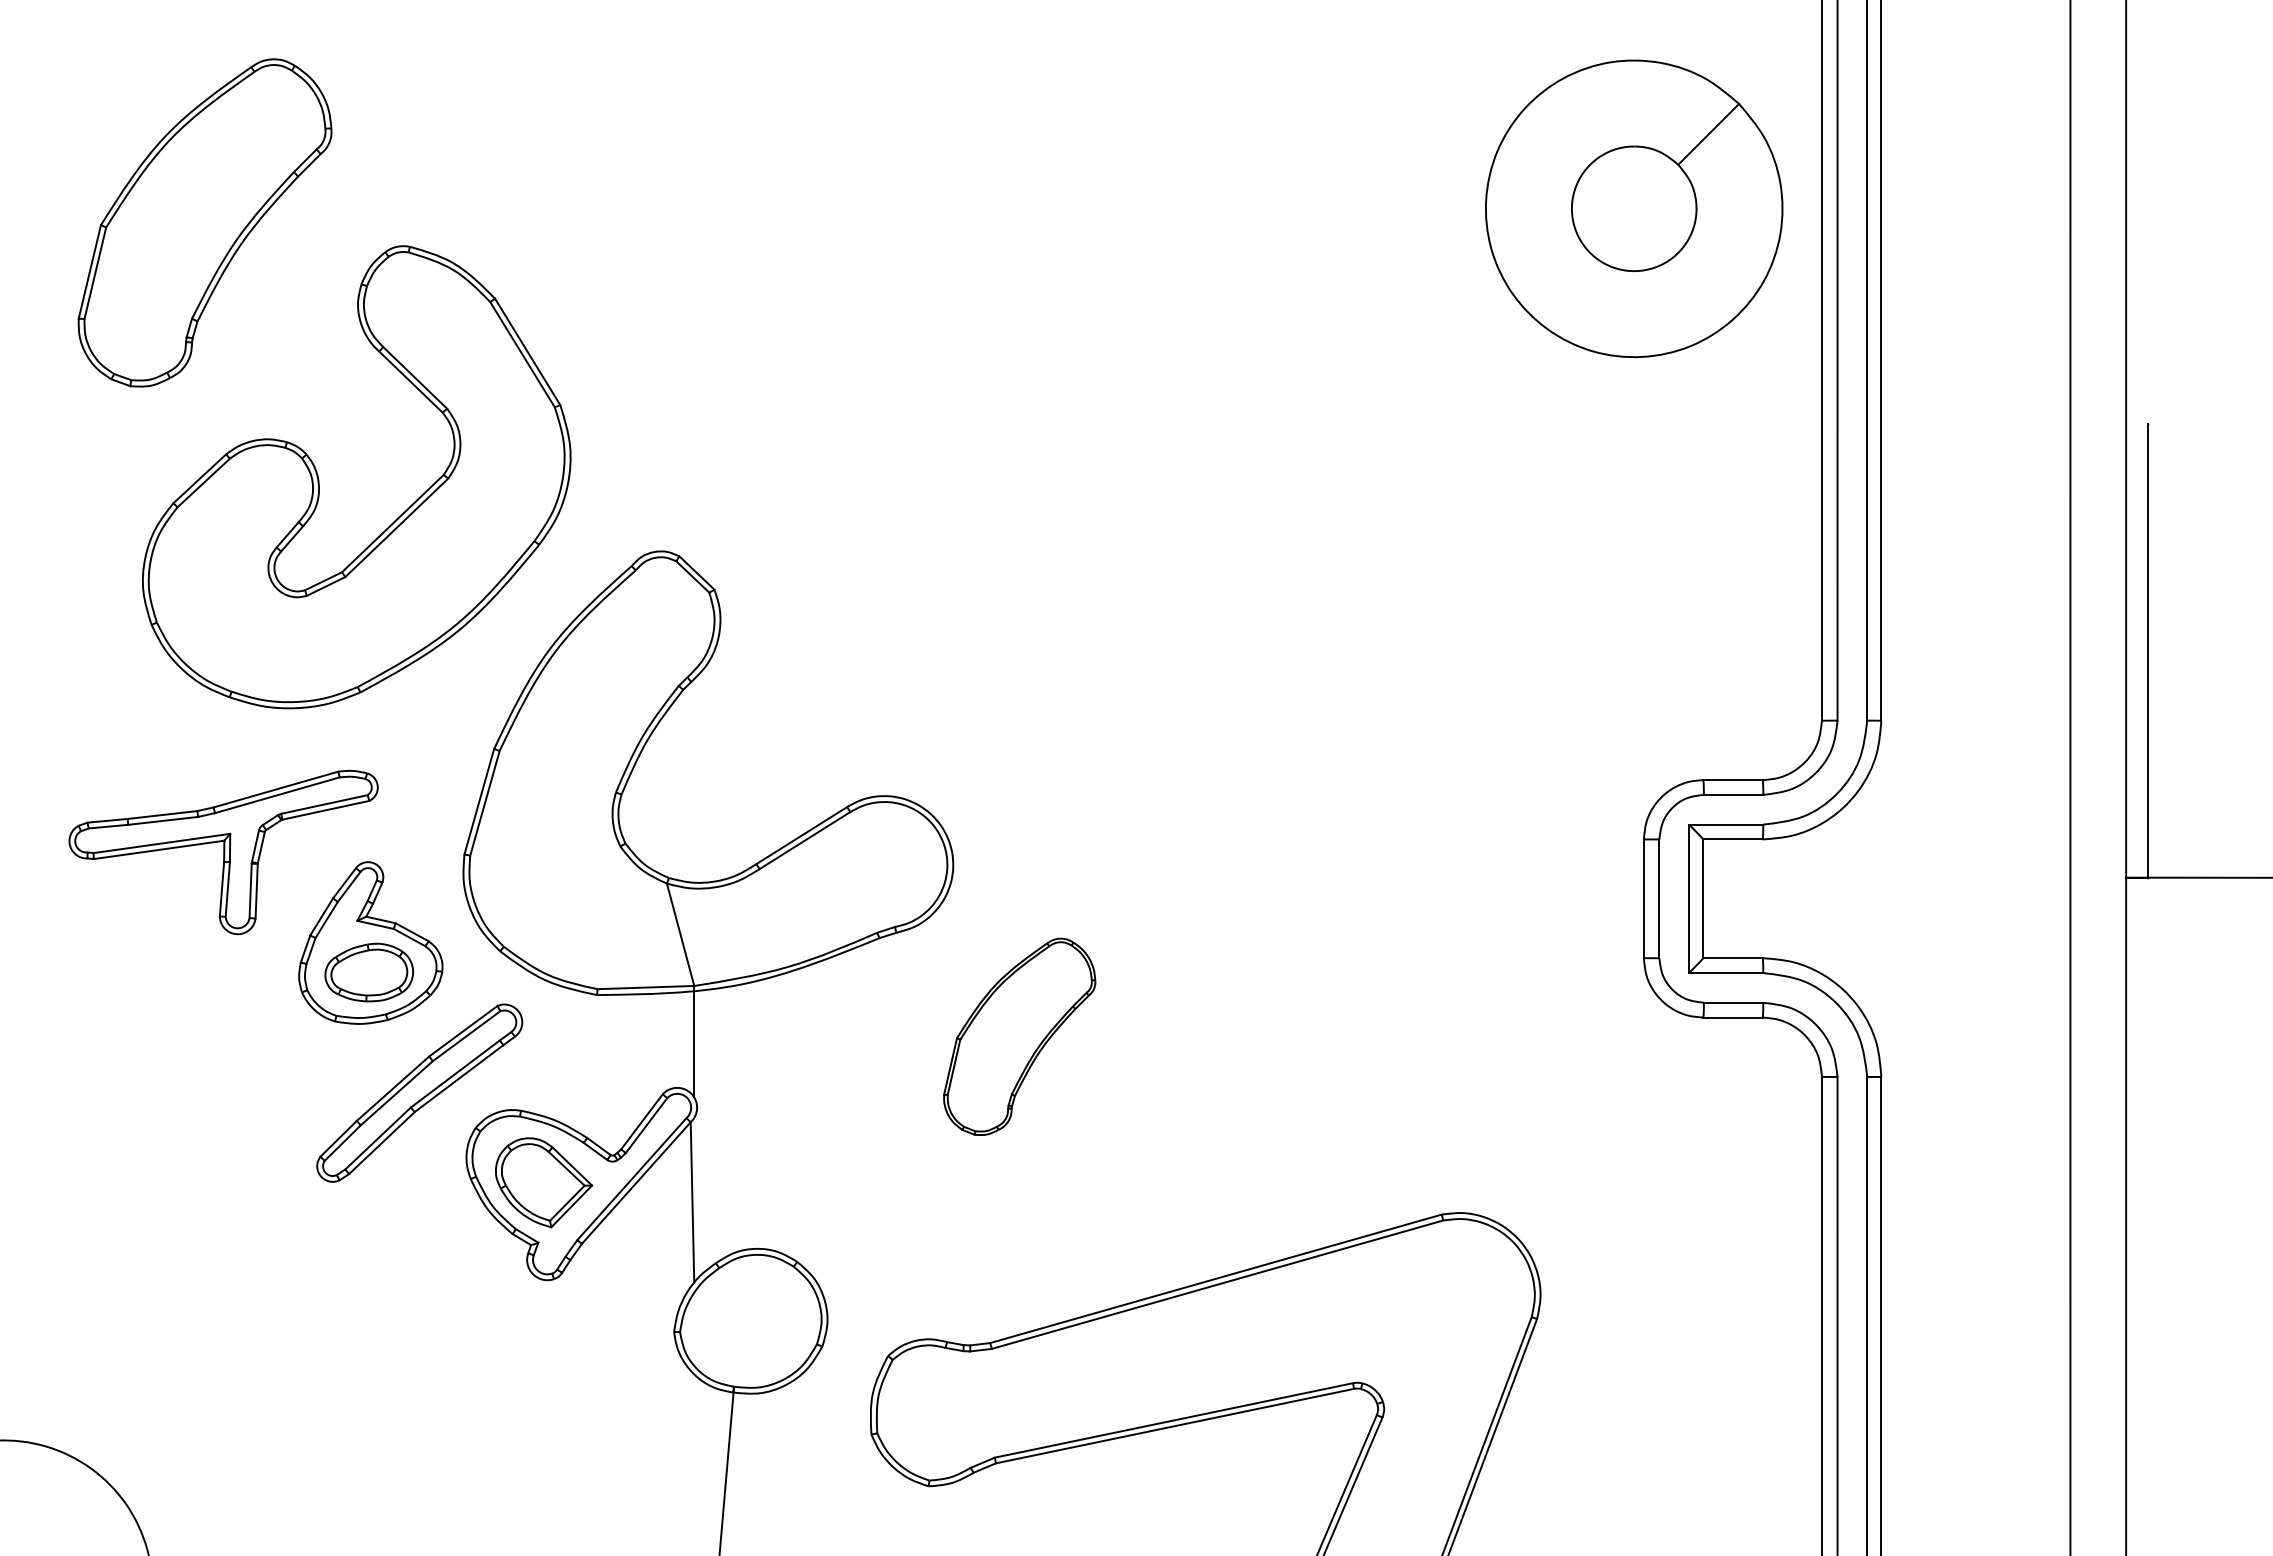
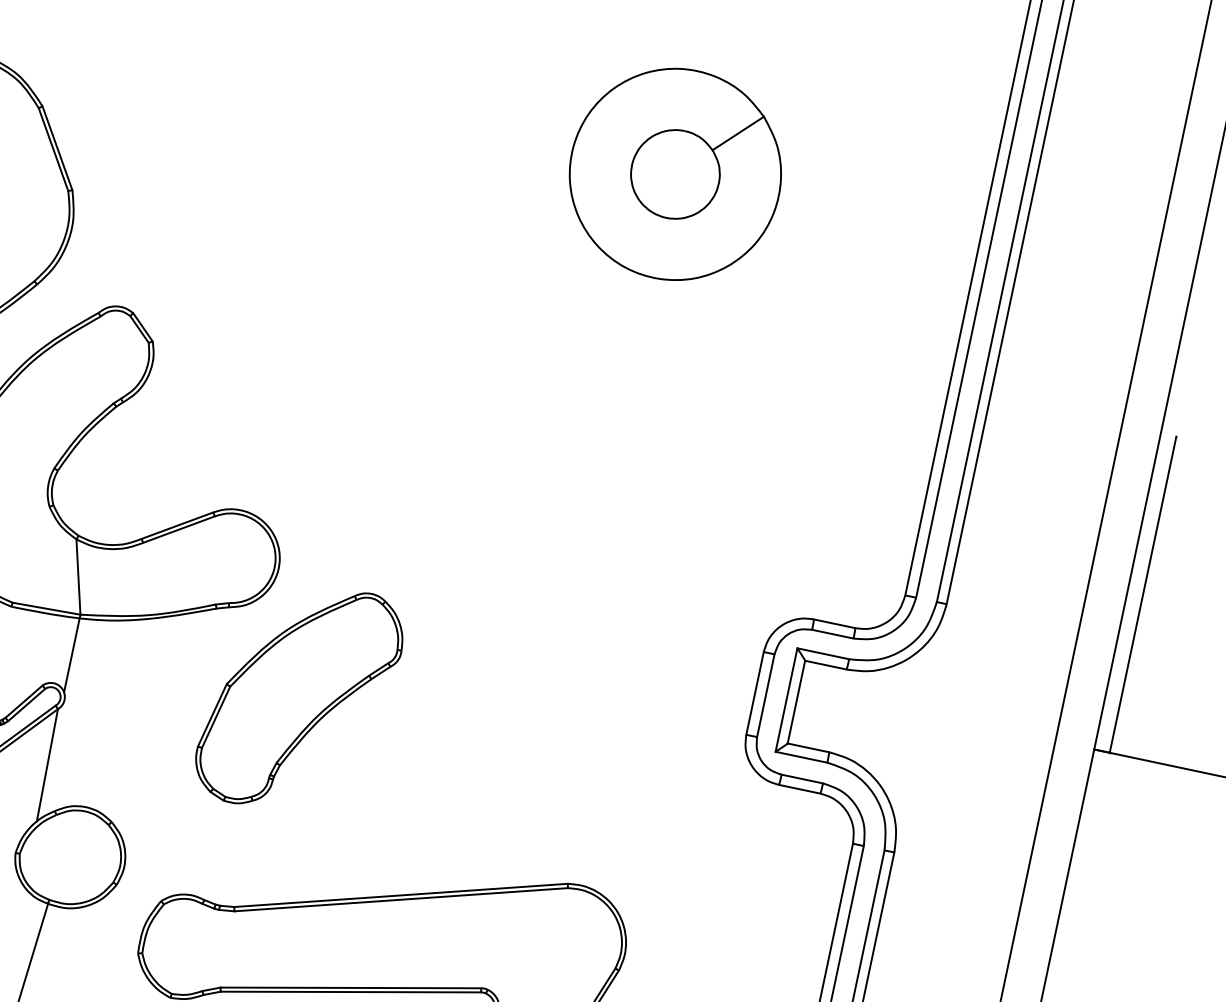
part: (1634, 208) -> (675, 174), moved
part: (1019, 1036) -> (299, 697), size x1.67

